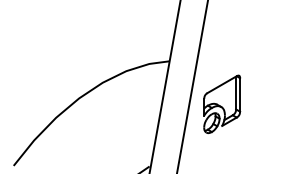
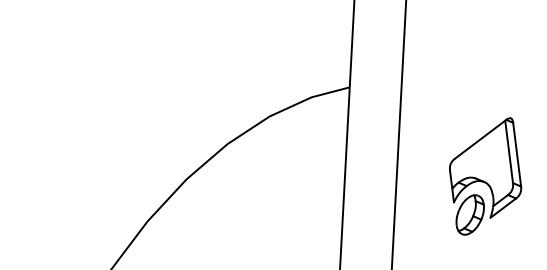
part: (222, 103) -> (485, 175), moved

